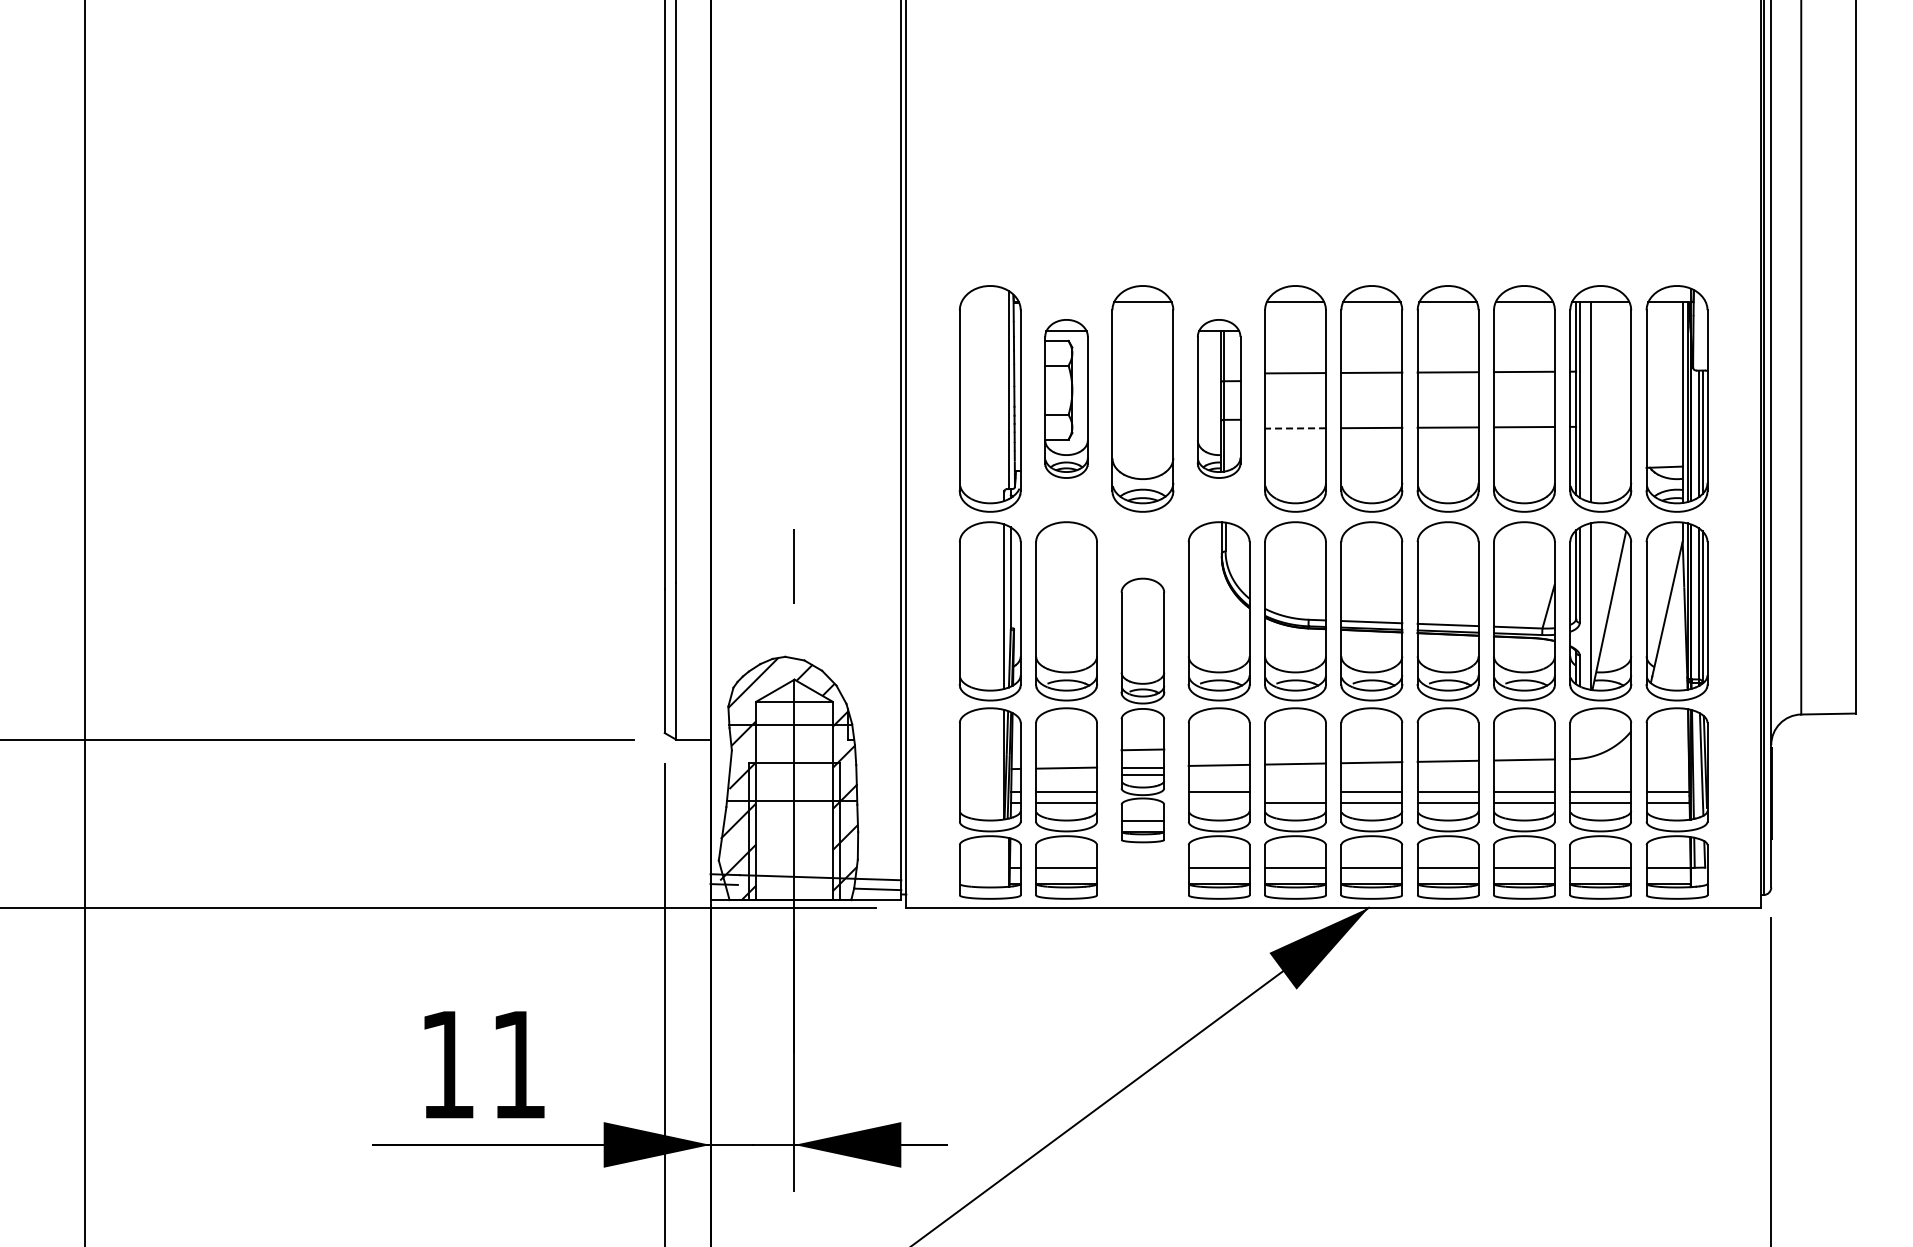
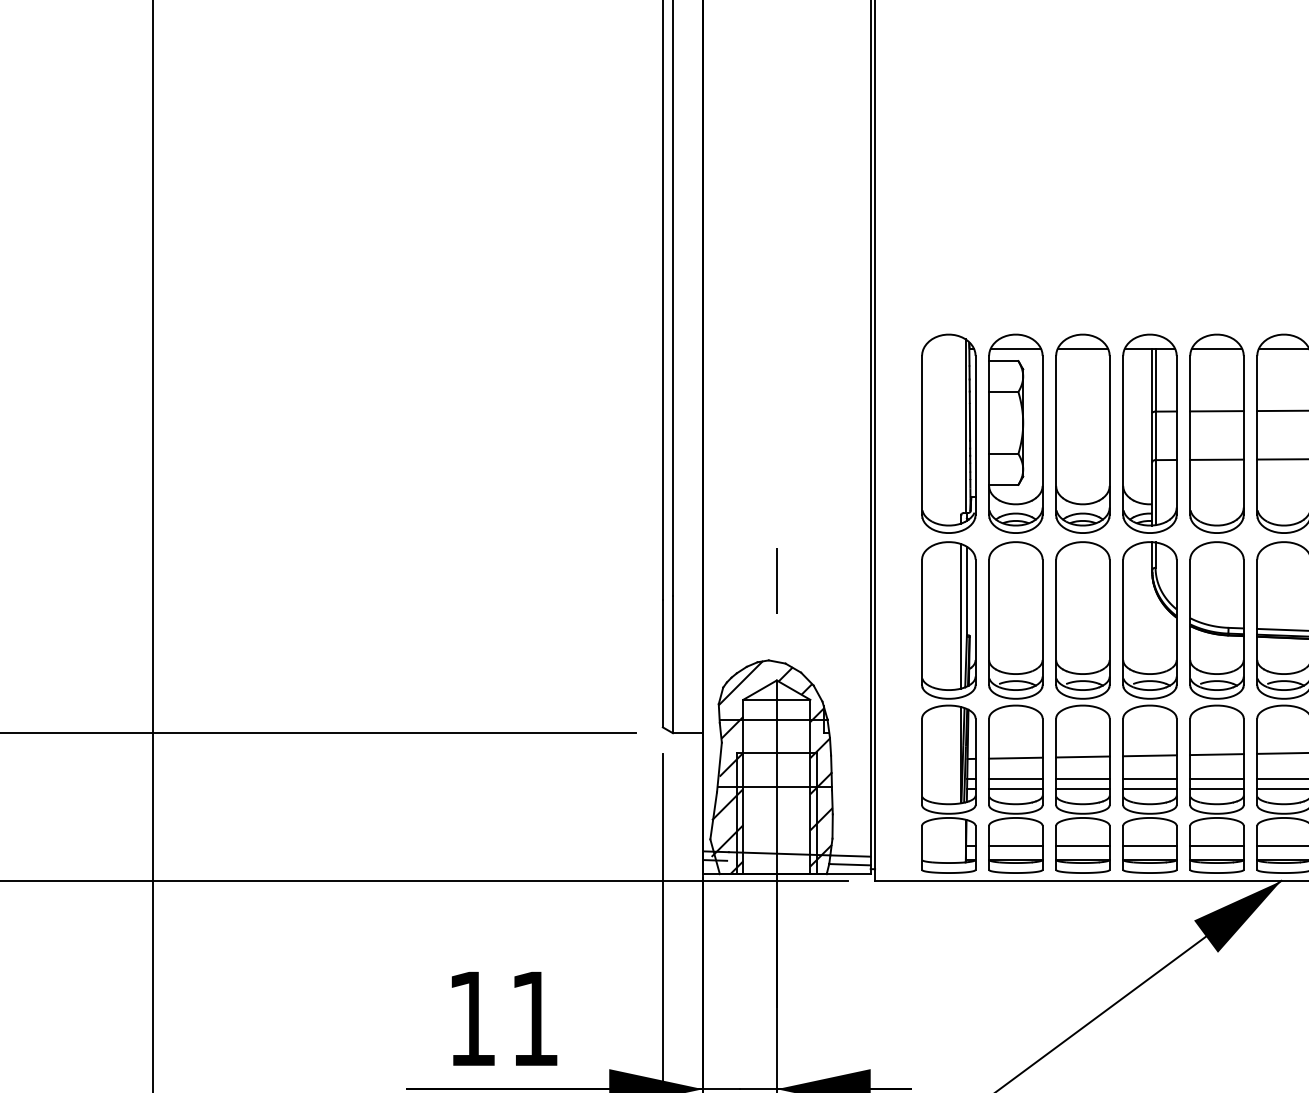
part: (1066, 398) -> (1015, 433), size x1.43
part: (1218, 398) -> (1149, 433), size x1.43
line: (1295, 428) -> (1216, 459), dashed -> solid
part: (1142, 710) -> (1082, 707), size x1.43
line: (1295, 792) -> (1216, 779), added
line: (1218, 803) -> (1149, 789), added

